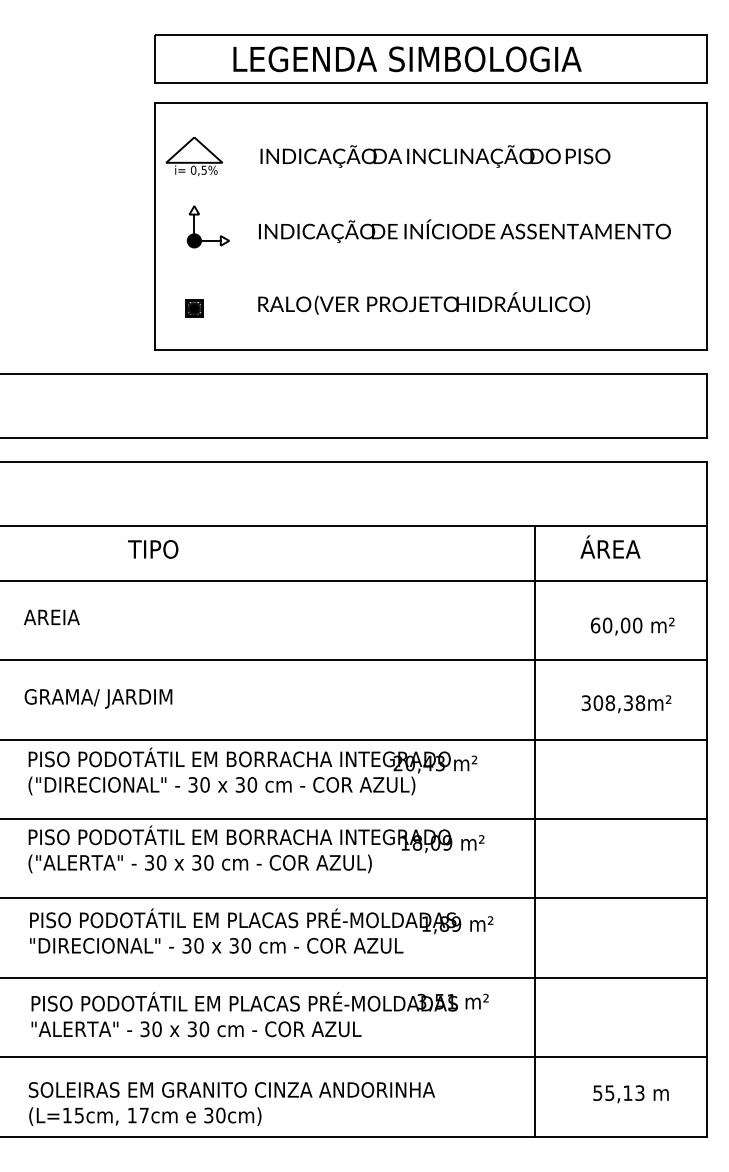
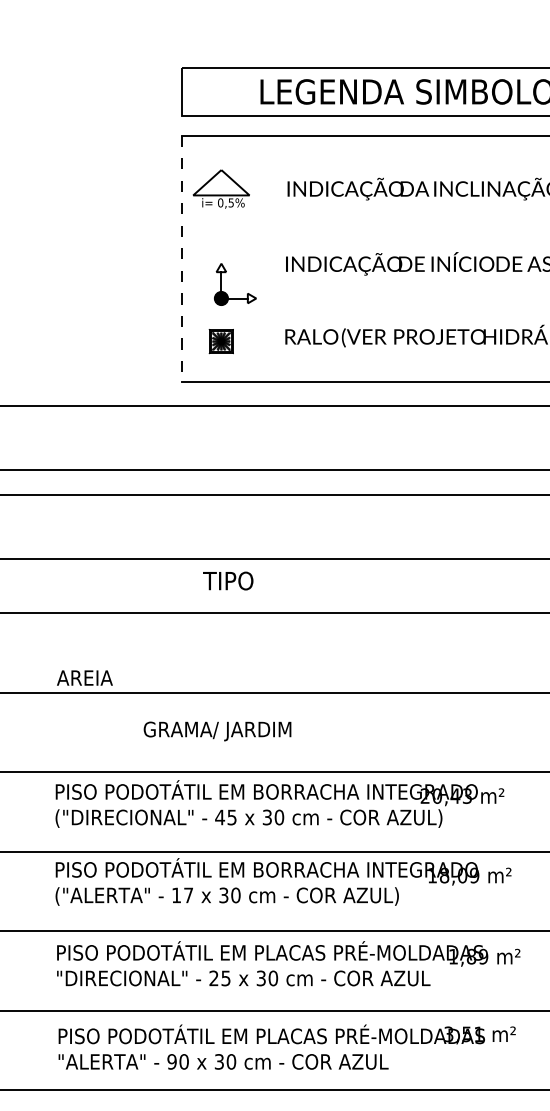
line: (154, 226) -> (181, 259), solid -> dashed
part: (198, 234) -> (225, 292), moved
part: (194, 308) -> (221, 341), size x1.4
text: (153, 549) -> (228, 581), moved
text: (51, 616) -> (84, 677), moved
text: (98, 698) -> (217, 731), moved
text: (198, 784) -> (225, 817), 30 -> 45
text: (155, 862) -> (182, 895), 30 -> 17
text: (192, 945) -> (219, 978), 30 -> 25
text: (144, 1028) -> (171, 1061), 30 -> 90

